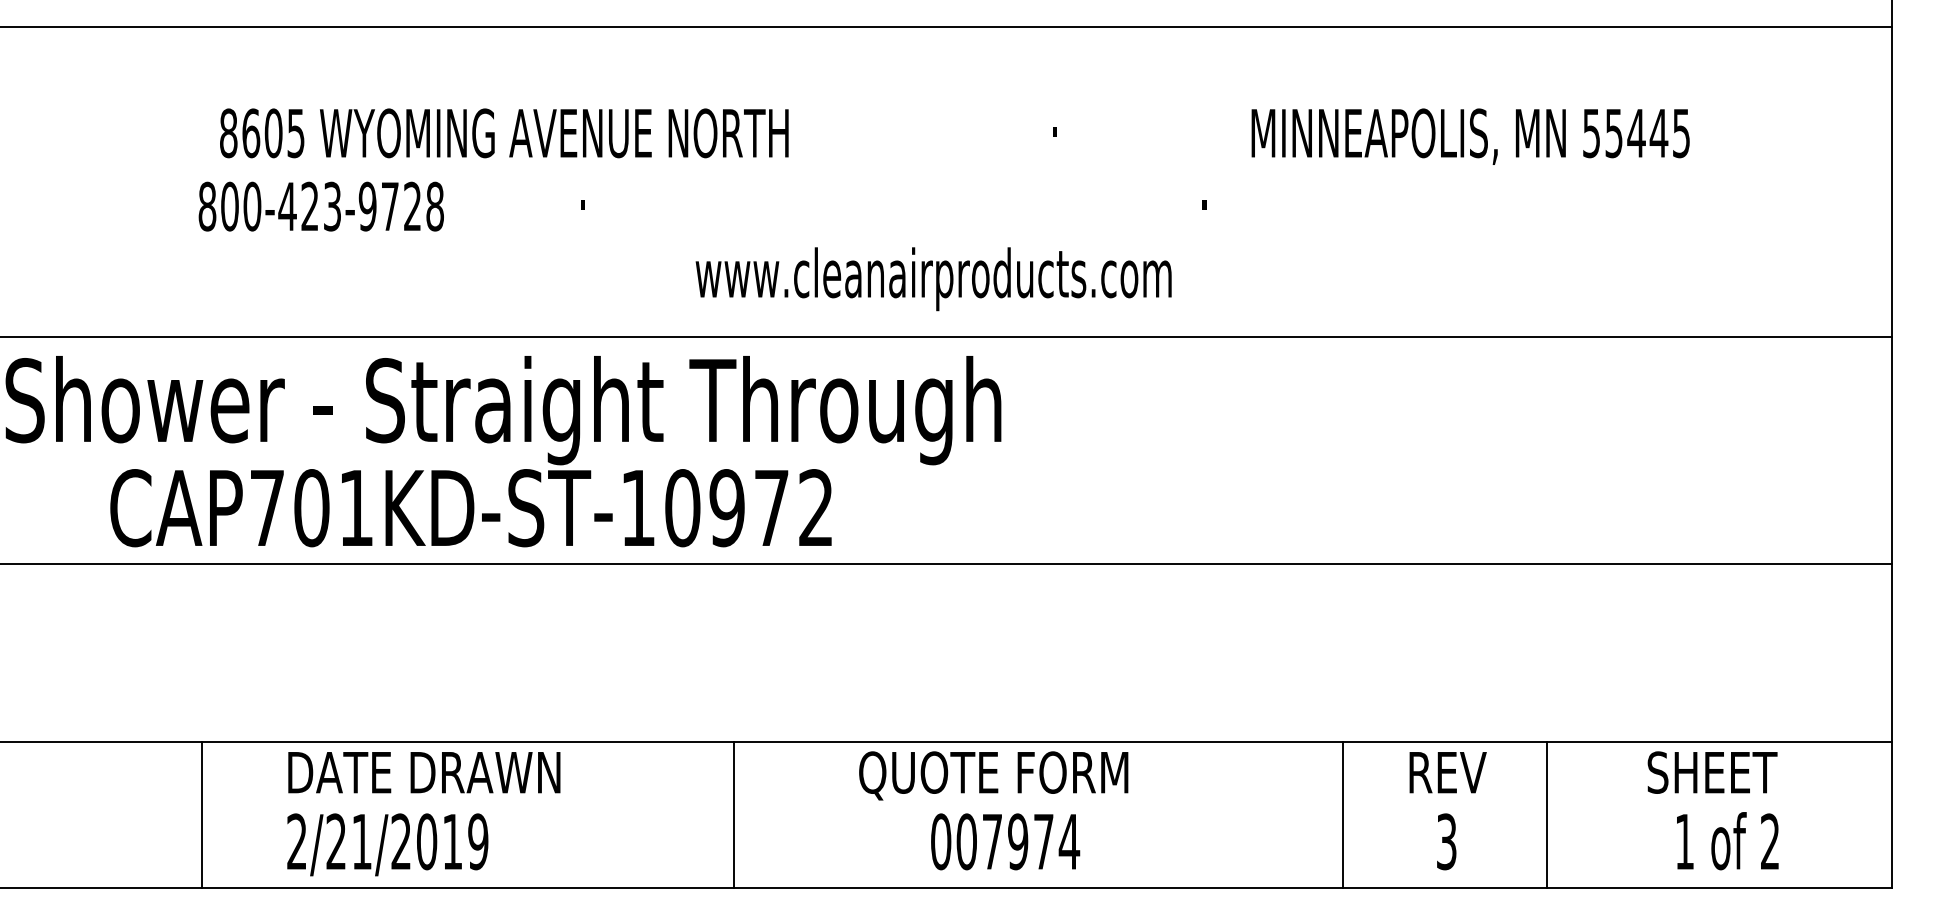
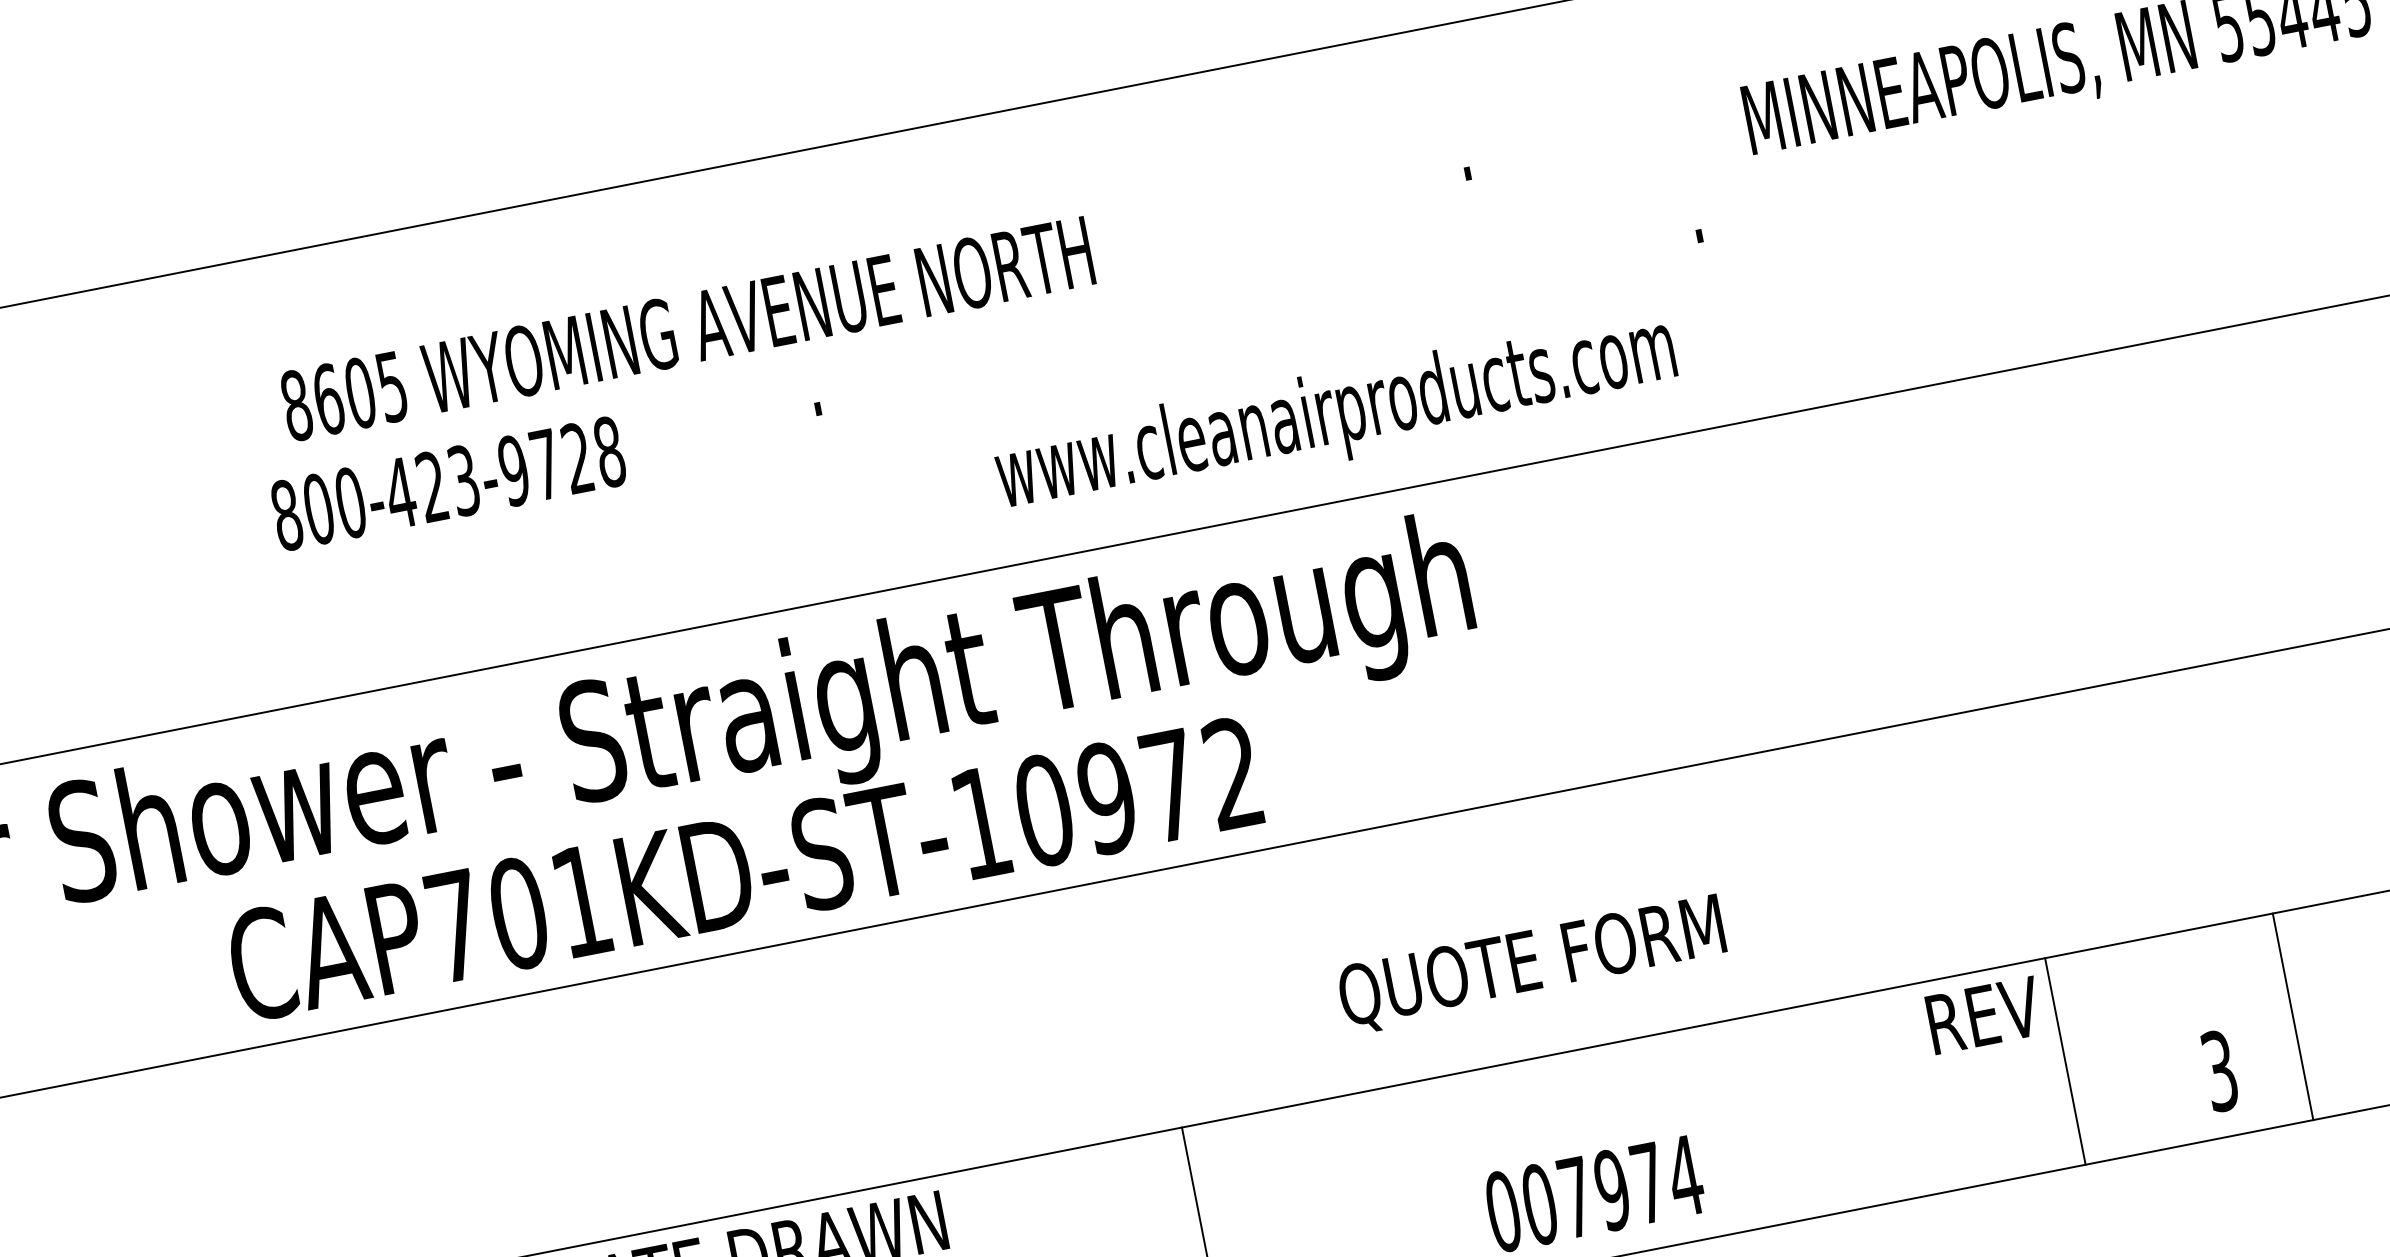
text: (1447, 772) -> (1983, 1015), moved
text: (993, 775) -> (1531, 964), moved
line: (1546, 814) -> (2292, 1016), moved

